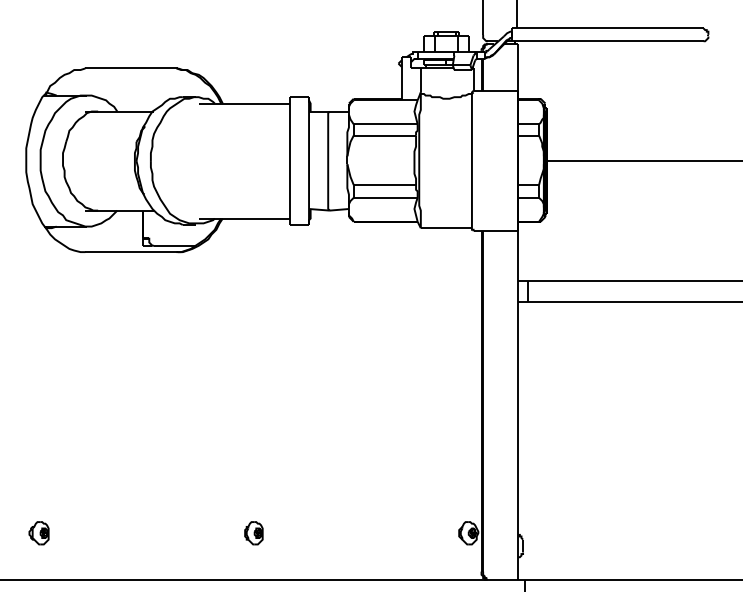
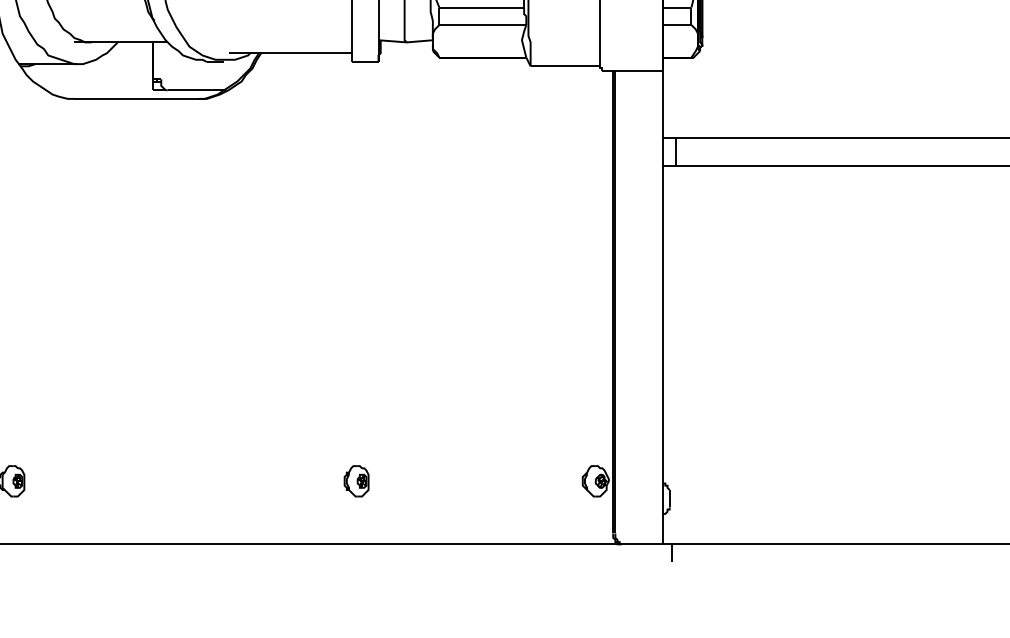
part: (253, 533) -> (356, 481), moved

